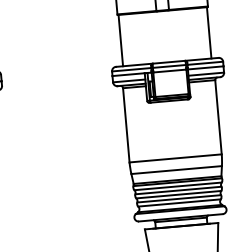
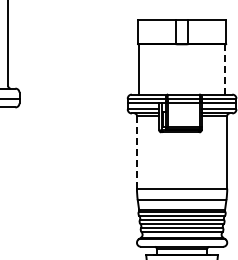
line: (209, 31) -> (225, 68), solid -> dashed
line: (125, 124) -> (136, 151), solid -> dashed

